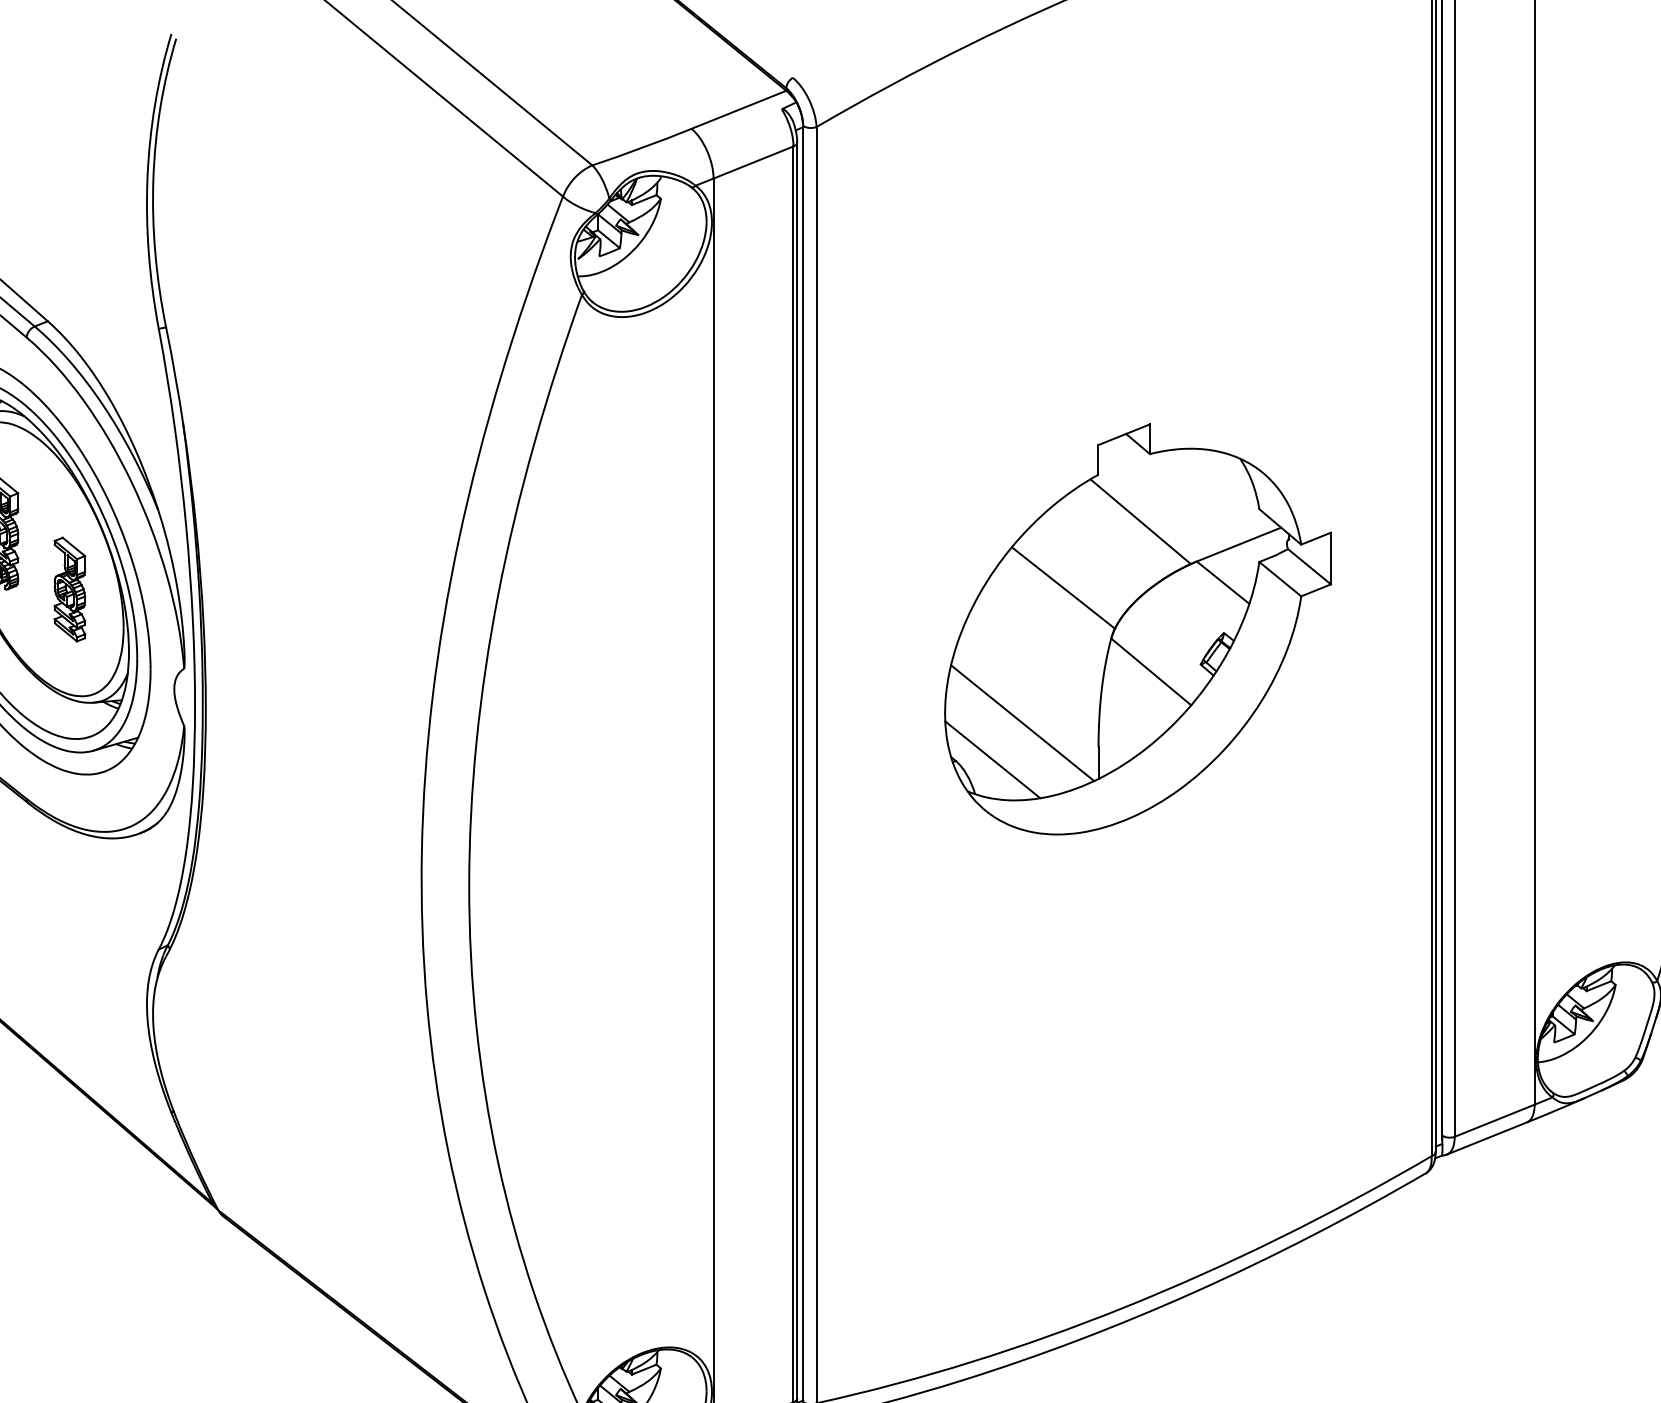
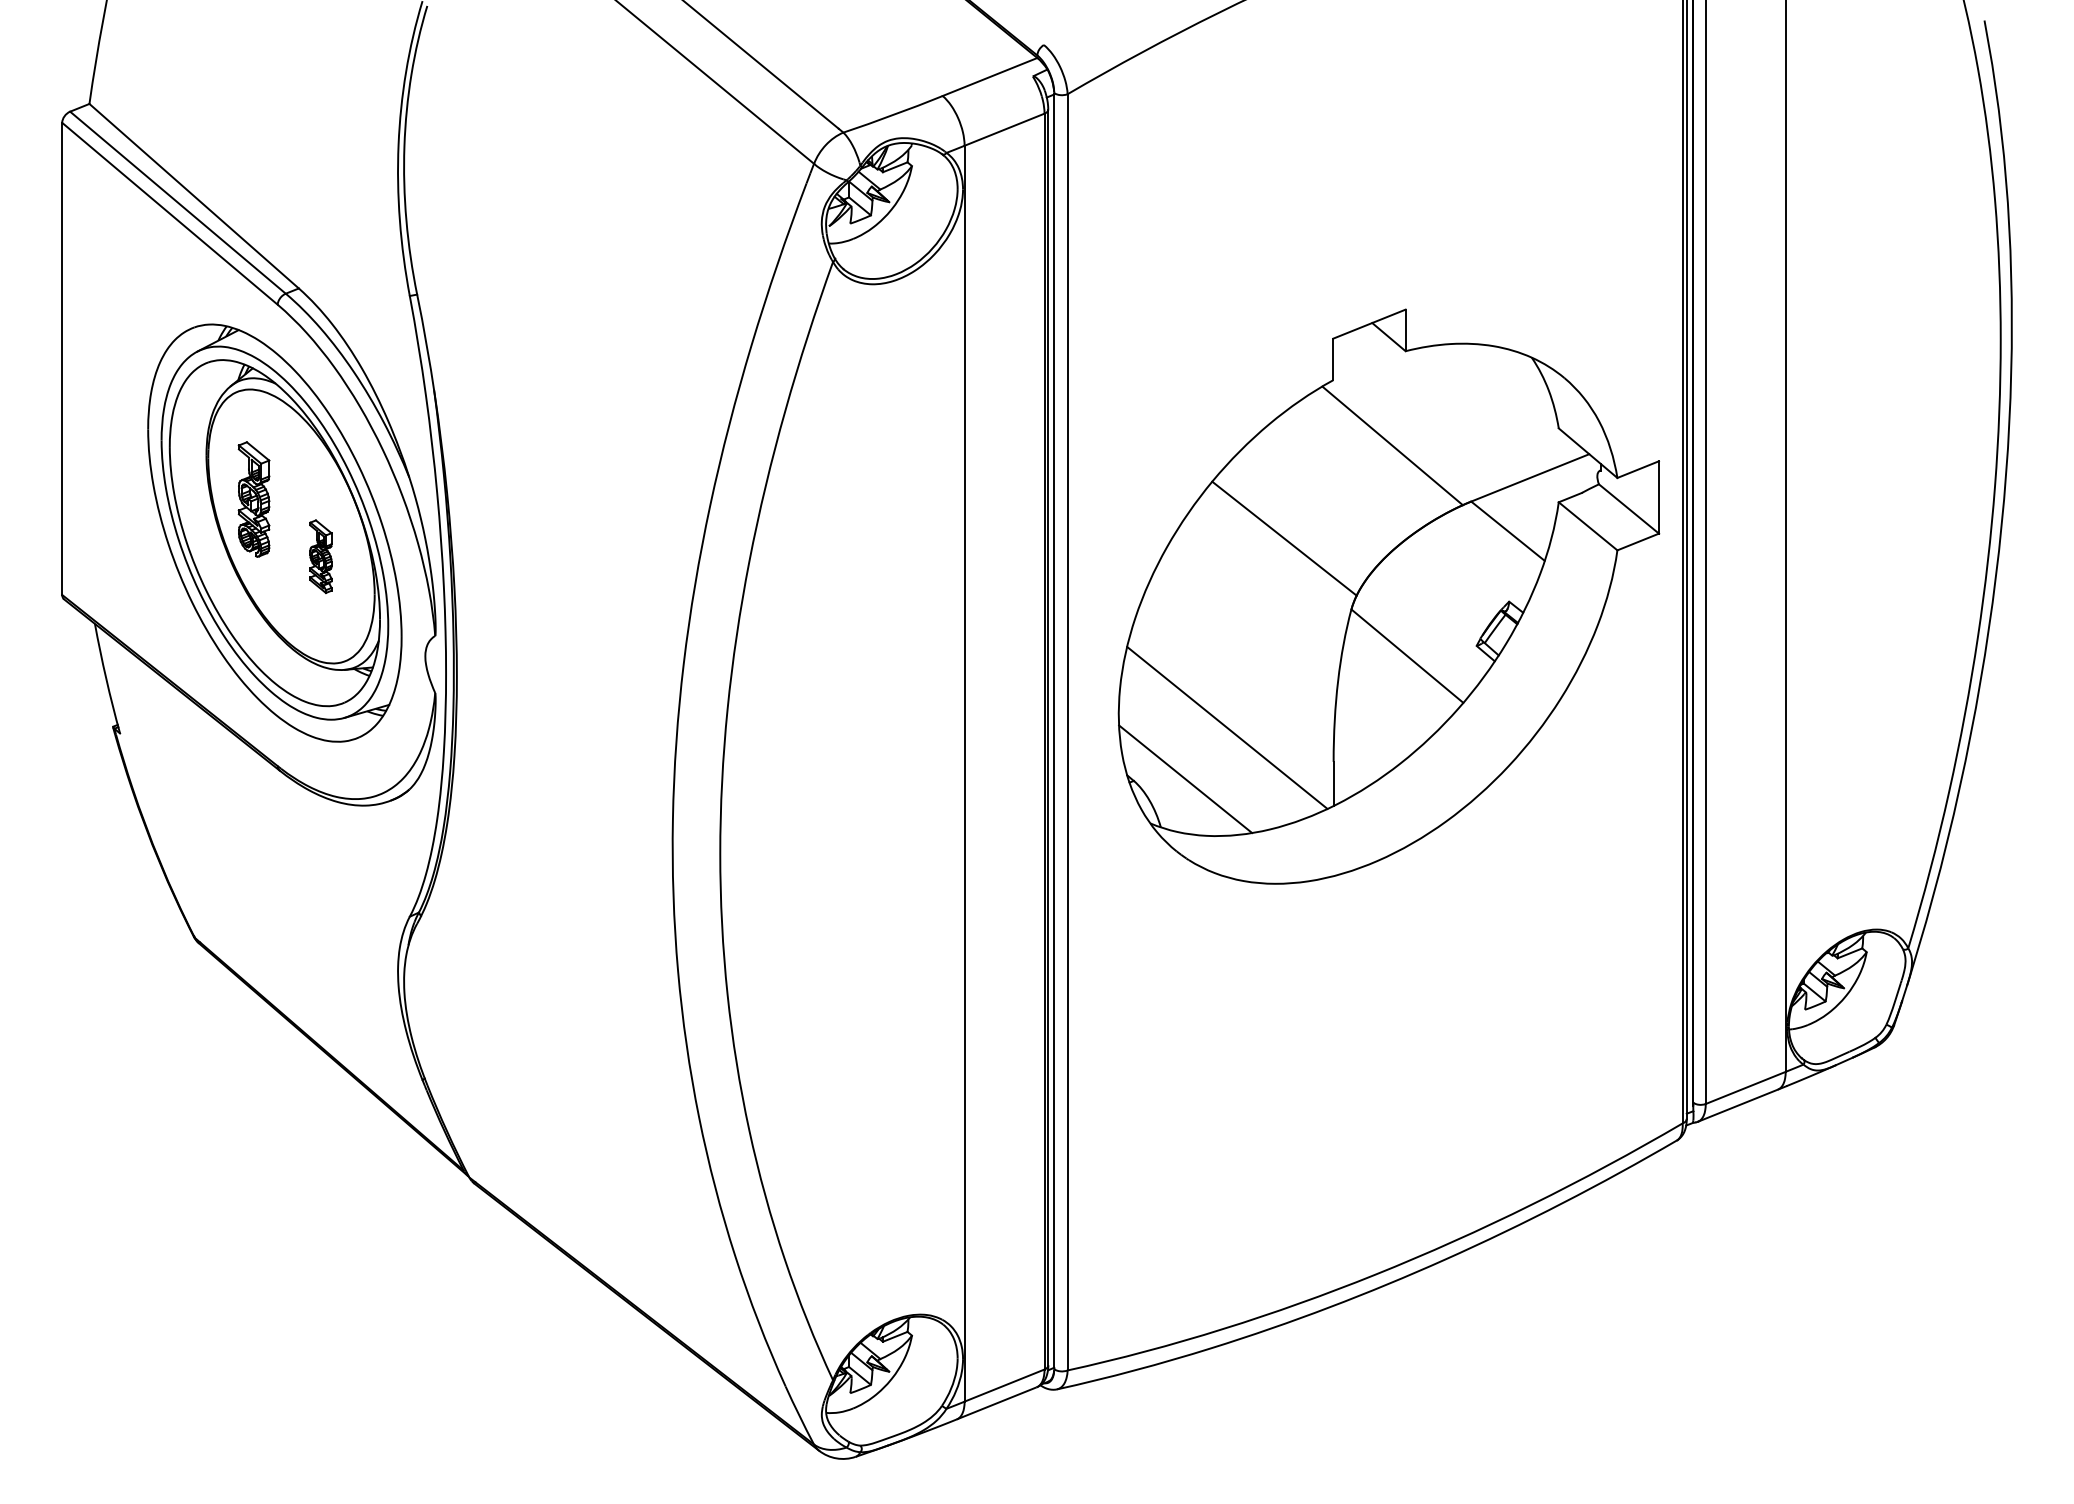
part: (69, 589) -> (320, 556), size x0.7
part: (1138, 629) -> (1389, 596), size x1.4

